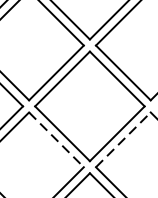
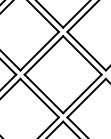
line: (124, 138) -> (87, 97), dashed -> solid
line: (57, 140) -> (40, 98), dashed -> solid

